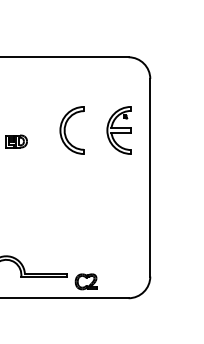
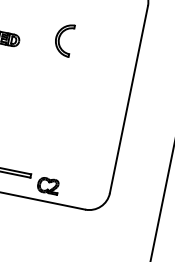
part: (71, 130) -> (63, 39), size x0.7
part: (118, 130) -> (107, 48), removed

